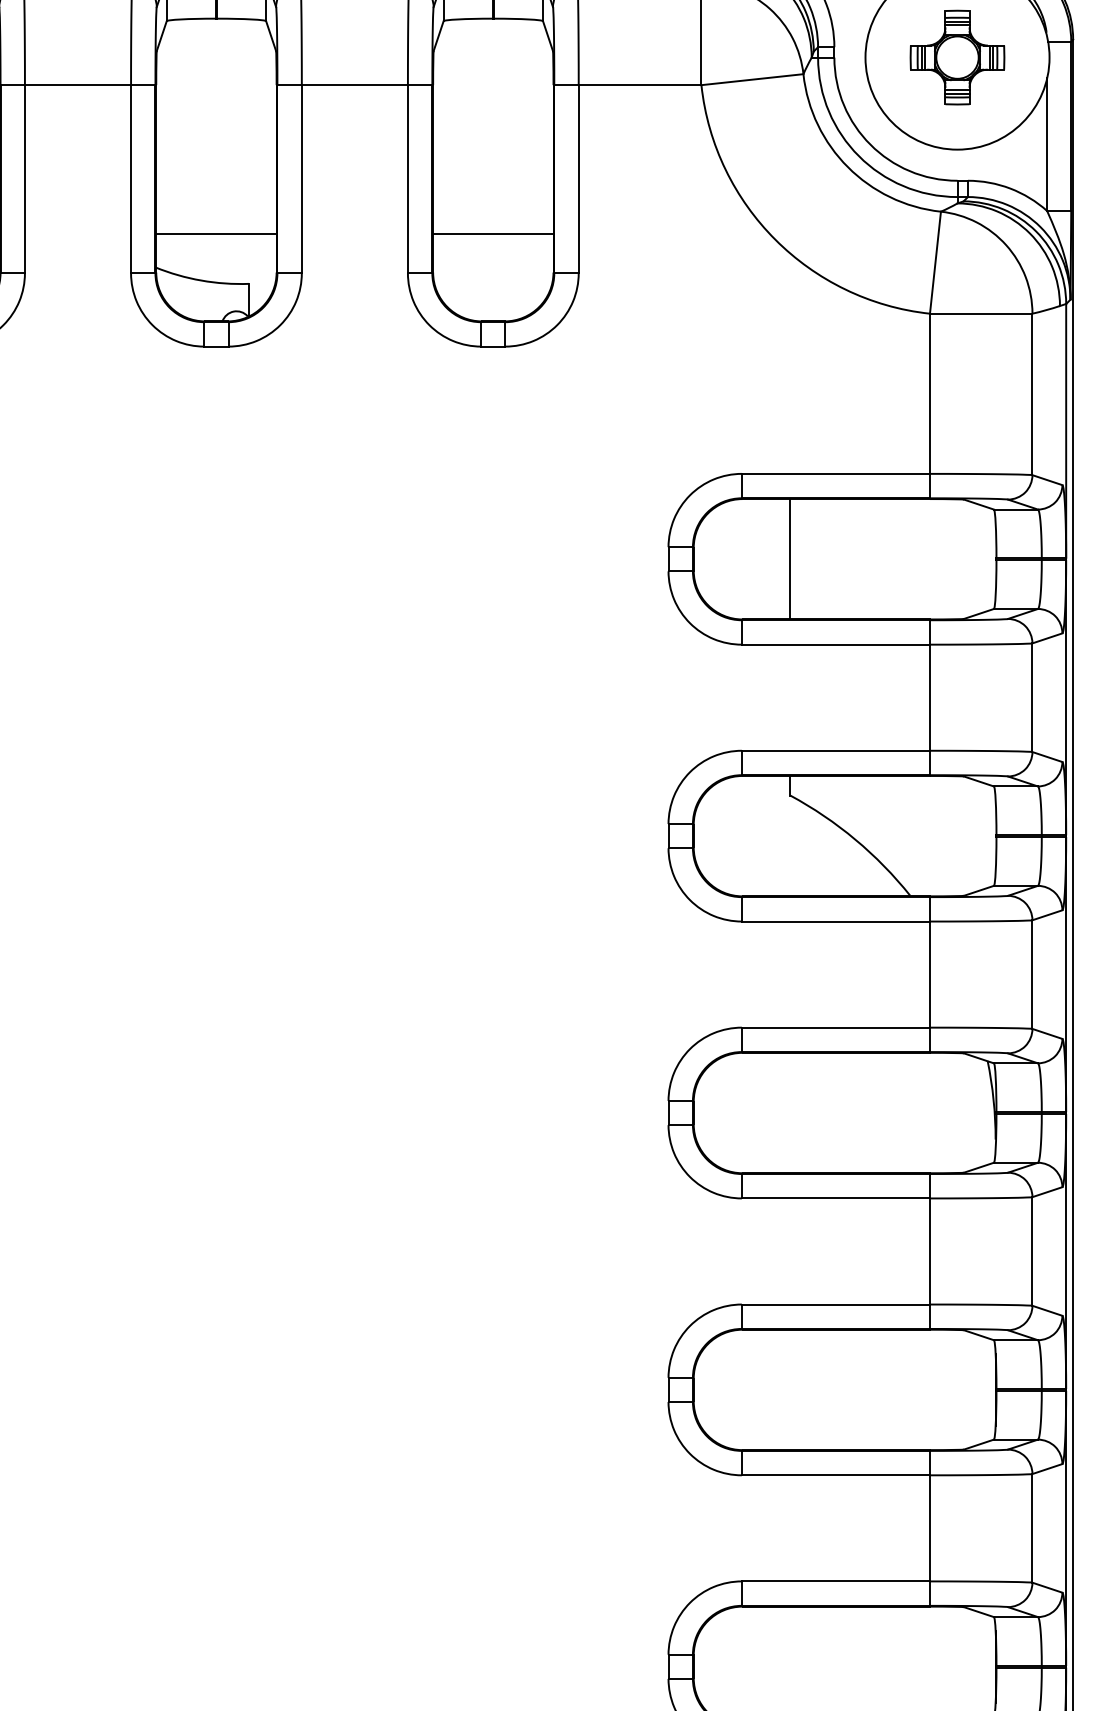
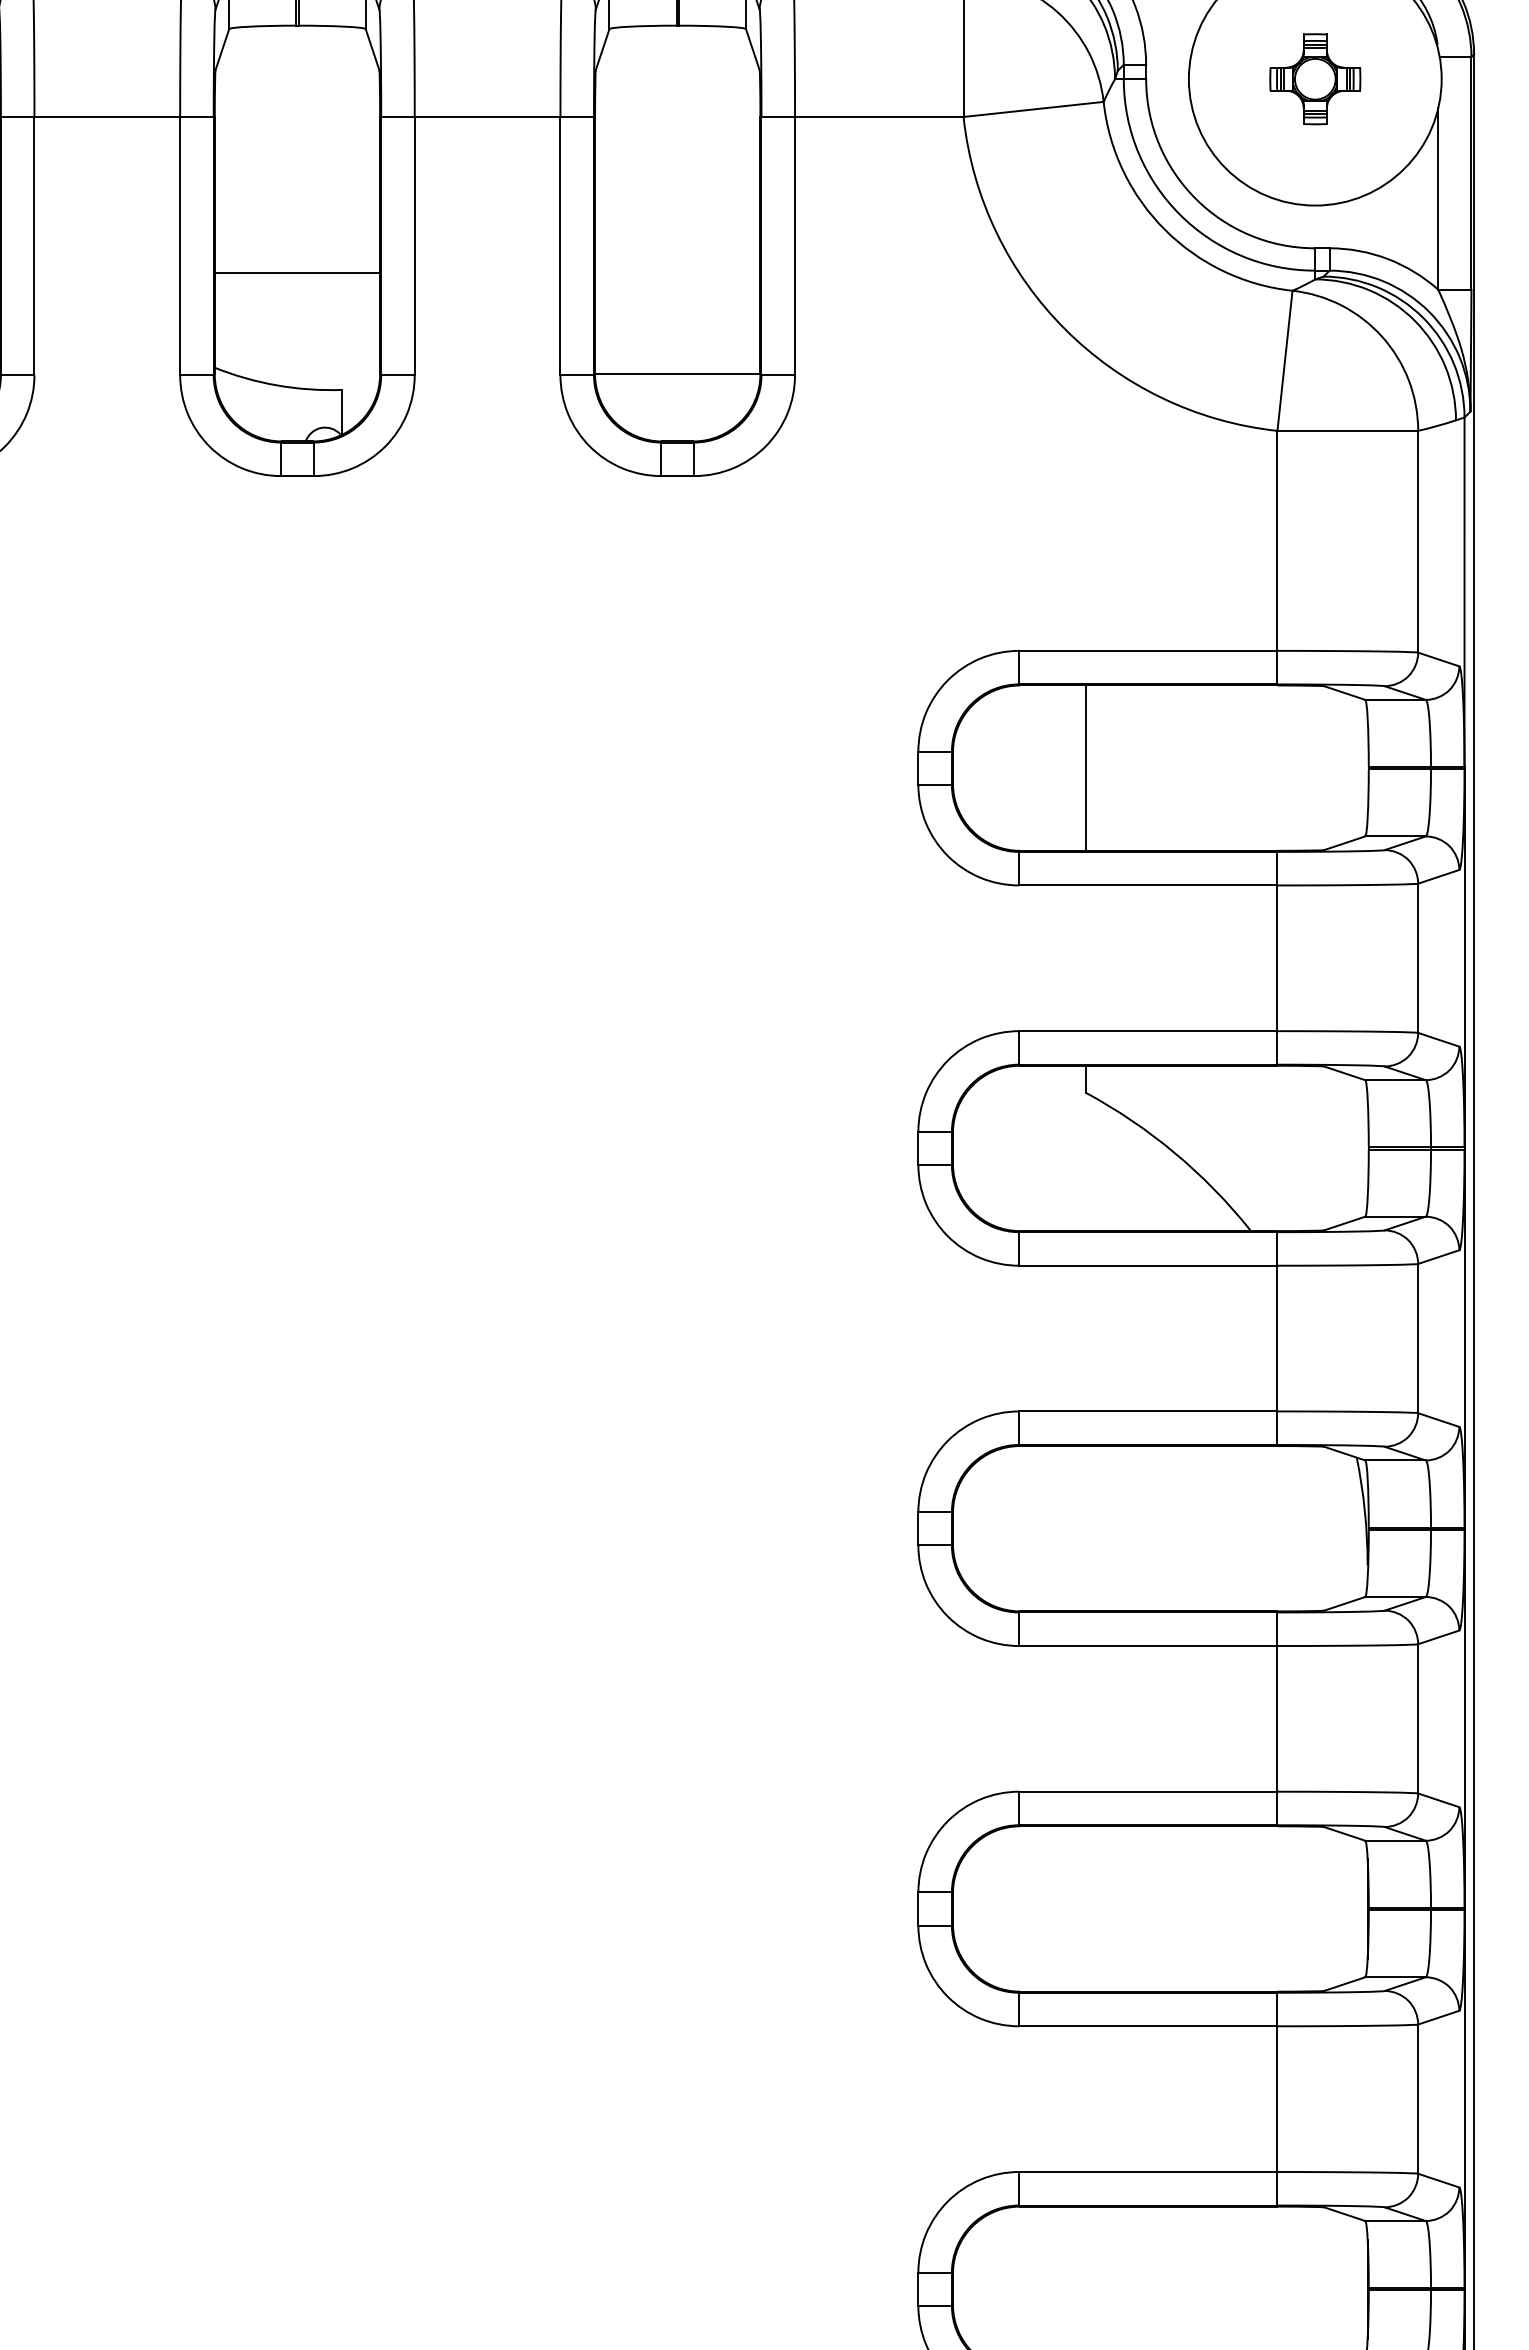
part: (957, 57) -> (1315, 79), size x0.7
line: (216, 233) -> (297, 272), moved
line: (493, 233) -> (677, 373), moved

